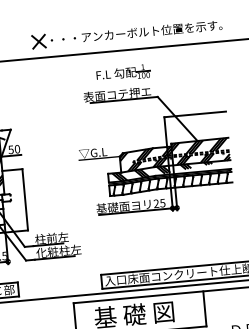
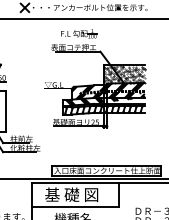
hatch: (195, 127) -> (123, 74), added

